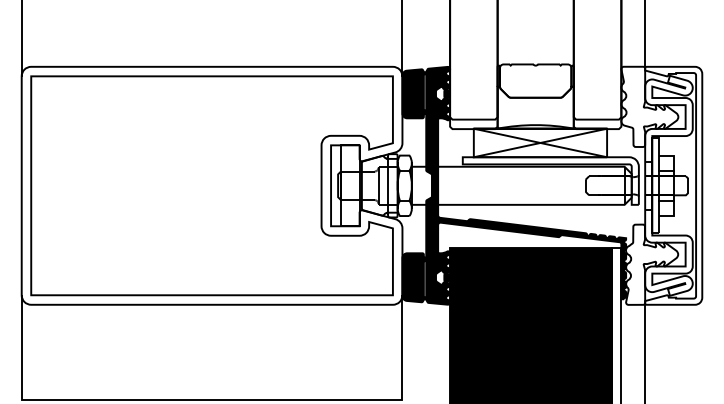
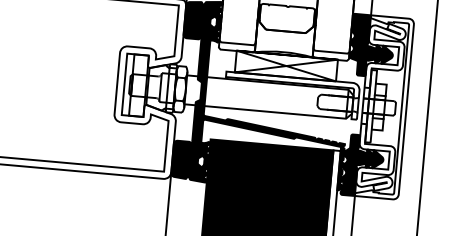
fill: (649, 106) -> (371, 45), added
fill: (652, 264) -> (363, 165), added

